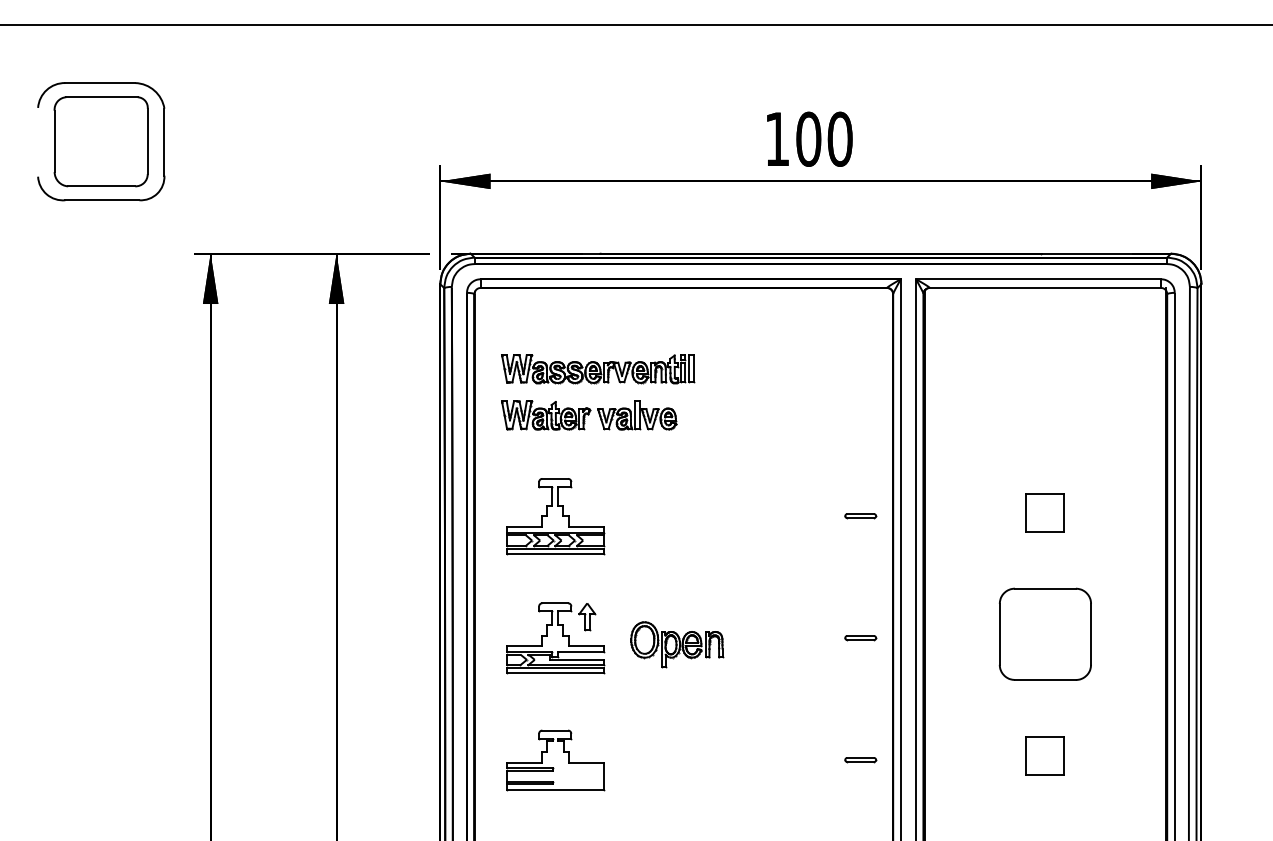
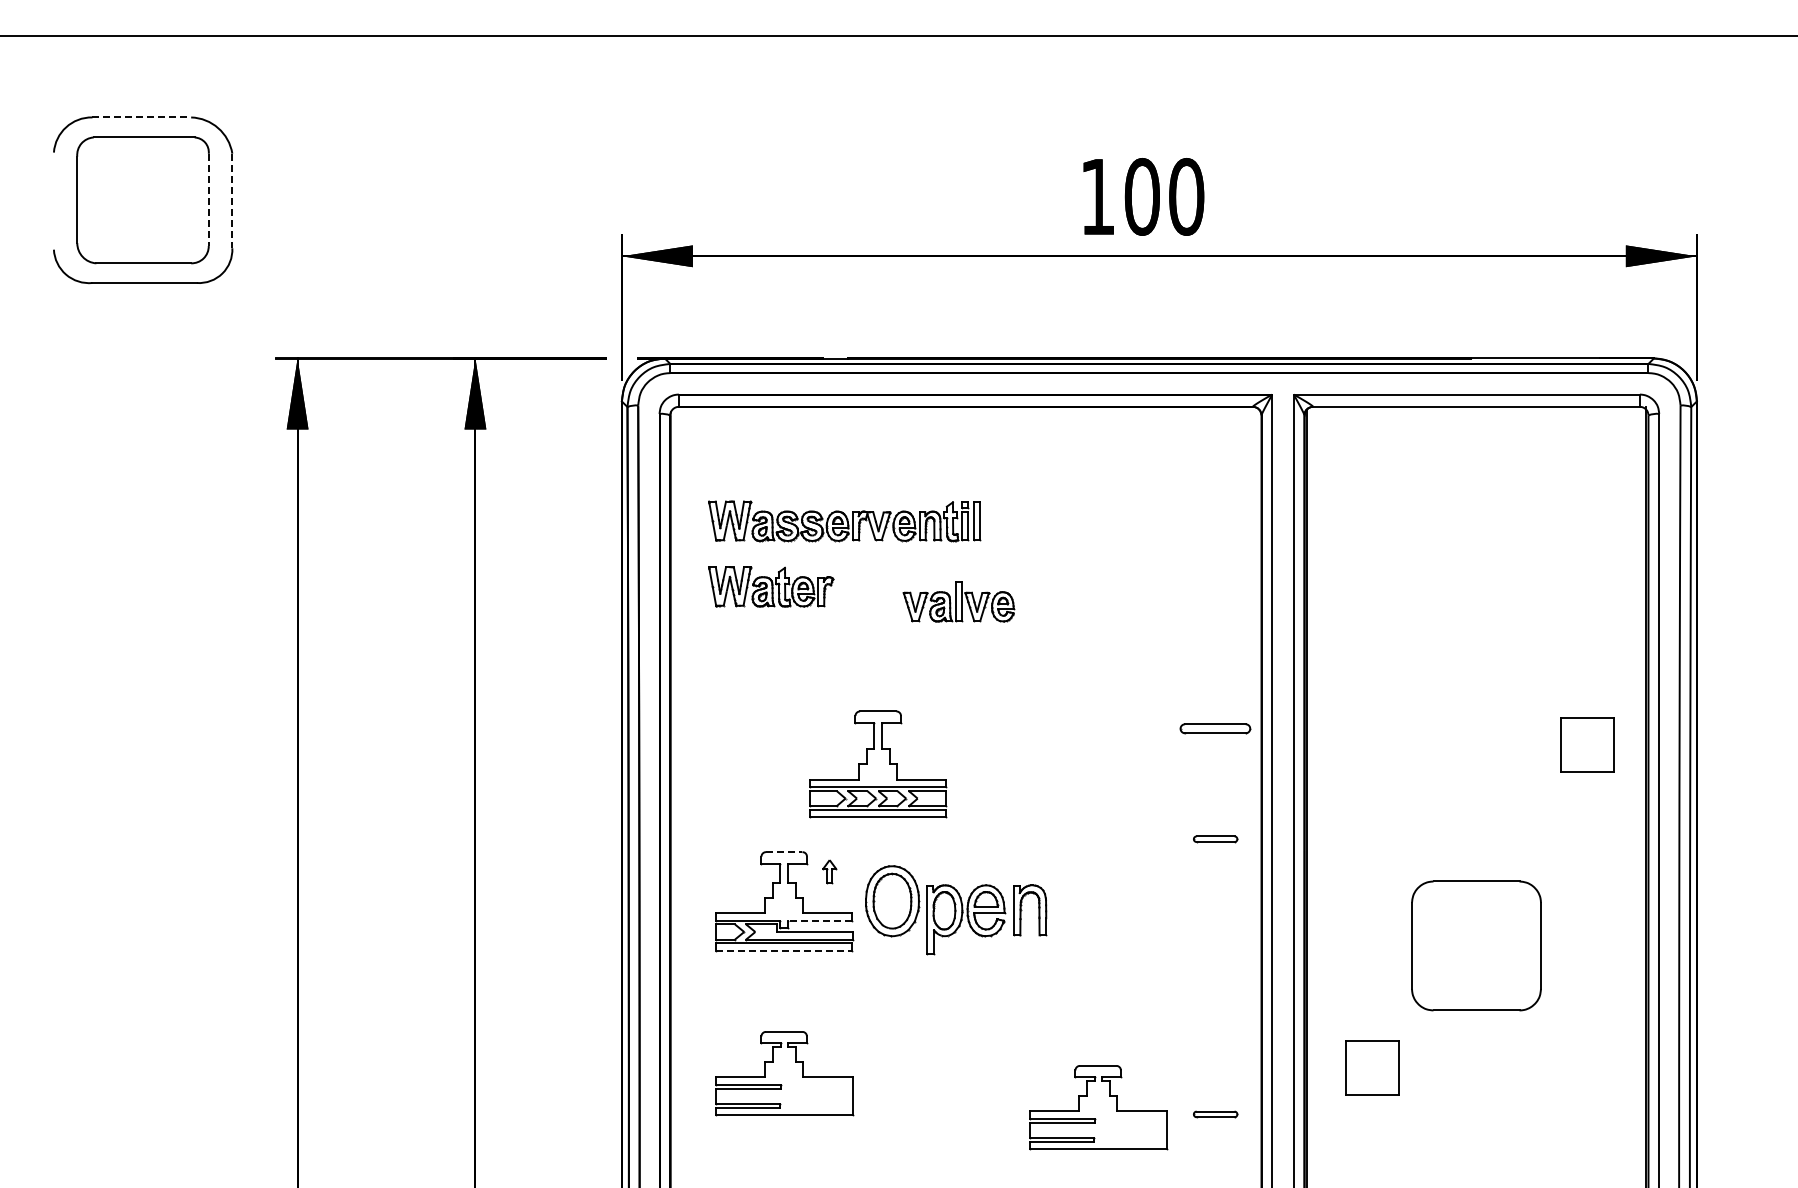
line: (100, 83) -> (142, 117), solid -> dashed
line: (147, 141) -> (208, 200), solid -> dashed
line: (164, 142) -> (232, 201), solid -> dashed
part: (636, 415) -> (958, 601), moved
part: (1045, 512) -> (1587, 744), moved
part: (555, 516) -> (878, 764), moved
part: (860, 516) -> (1215, 729), size x1.6
line: (555, 603) -> (784, 852), solid -> dashed
part: (587, 616) -> (829, 871), size x0.6
part: (1045, 633) -> (1476, 945), moved
part: (860, 638) -> (1215, 839), moved
part: (676, 644) -> (955, 910), size x1.4
line: (580, 651) -> (819, 920), solid -> dashed
line: (555, 672) -> (784, 950), solid -> dashed
part: (1045, 755) -> (1372, 1067), moved
part: (860, 760) -> (1215, 1114), moved
part: (777, 784) -> (1098, 1107), added

